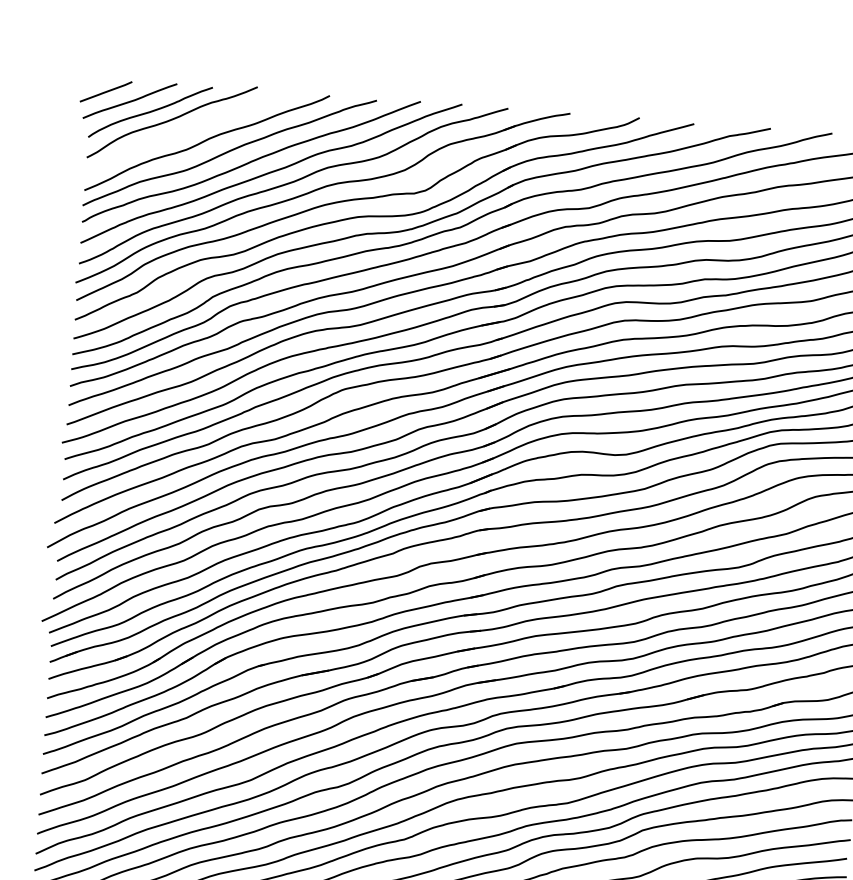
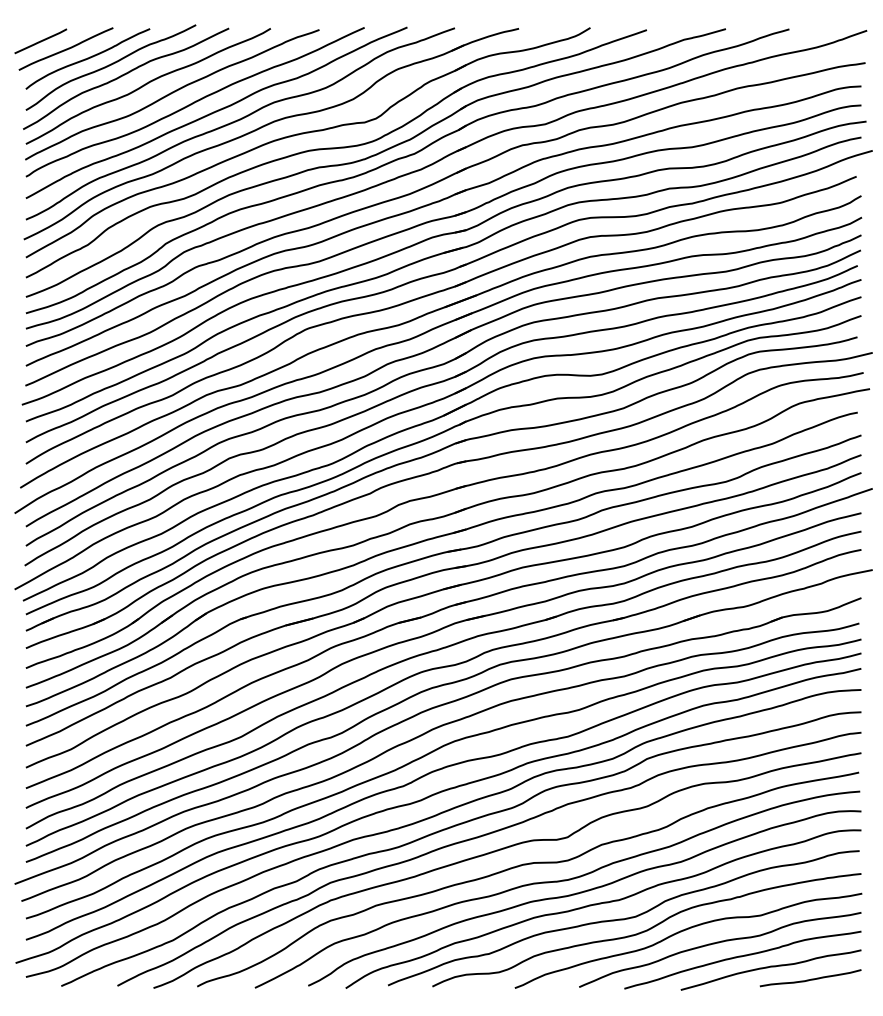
curve: (185, 130) -> (125, 75), added

